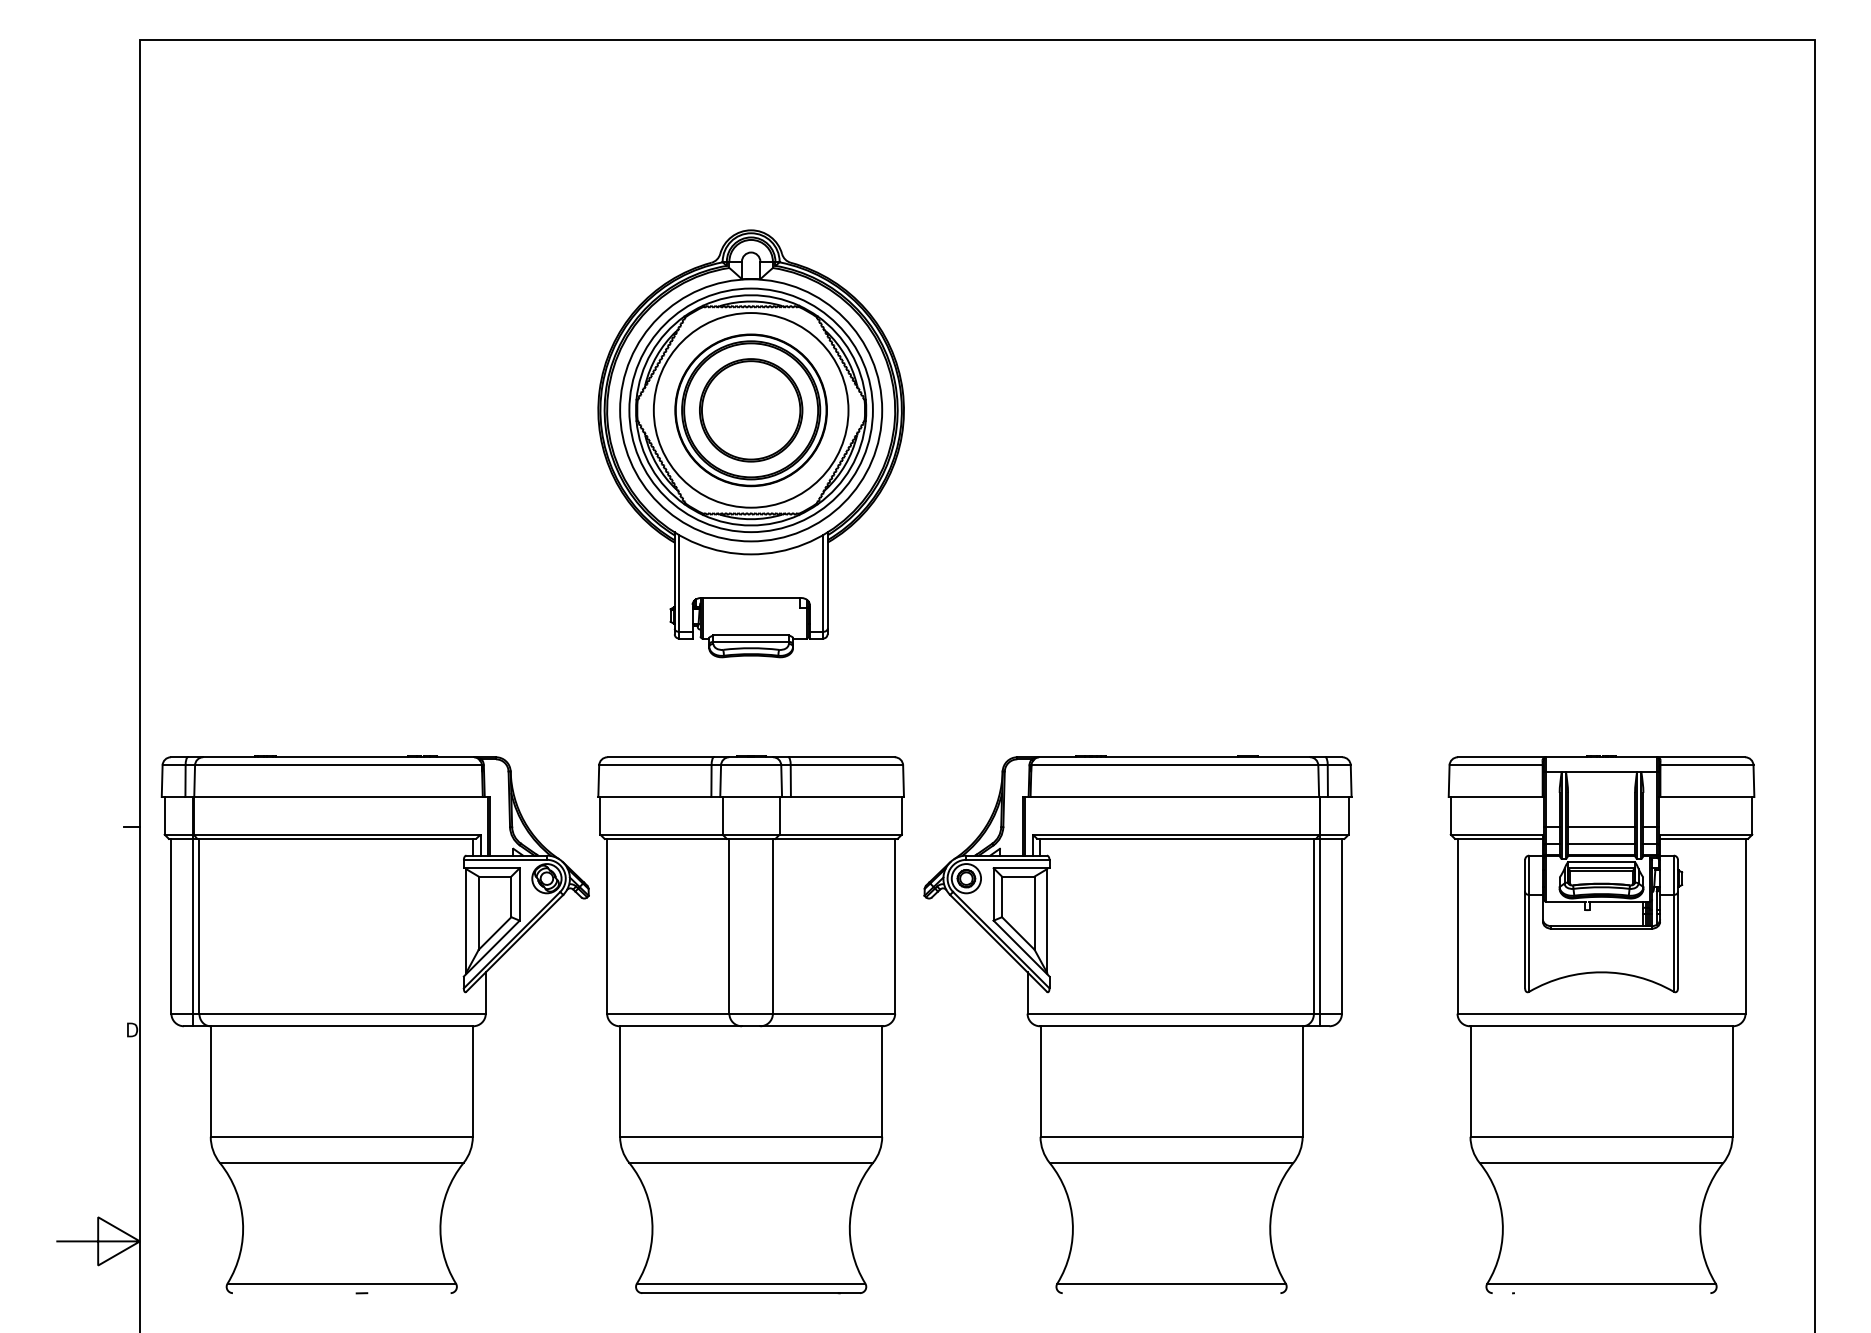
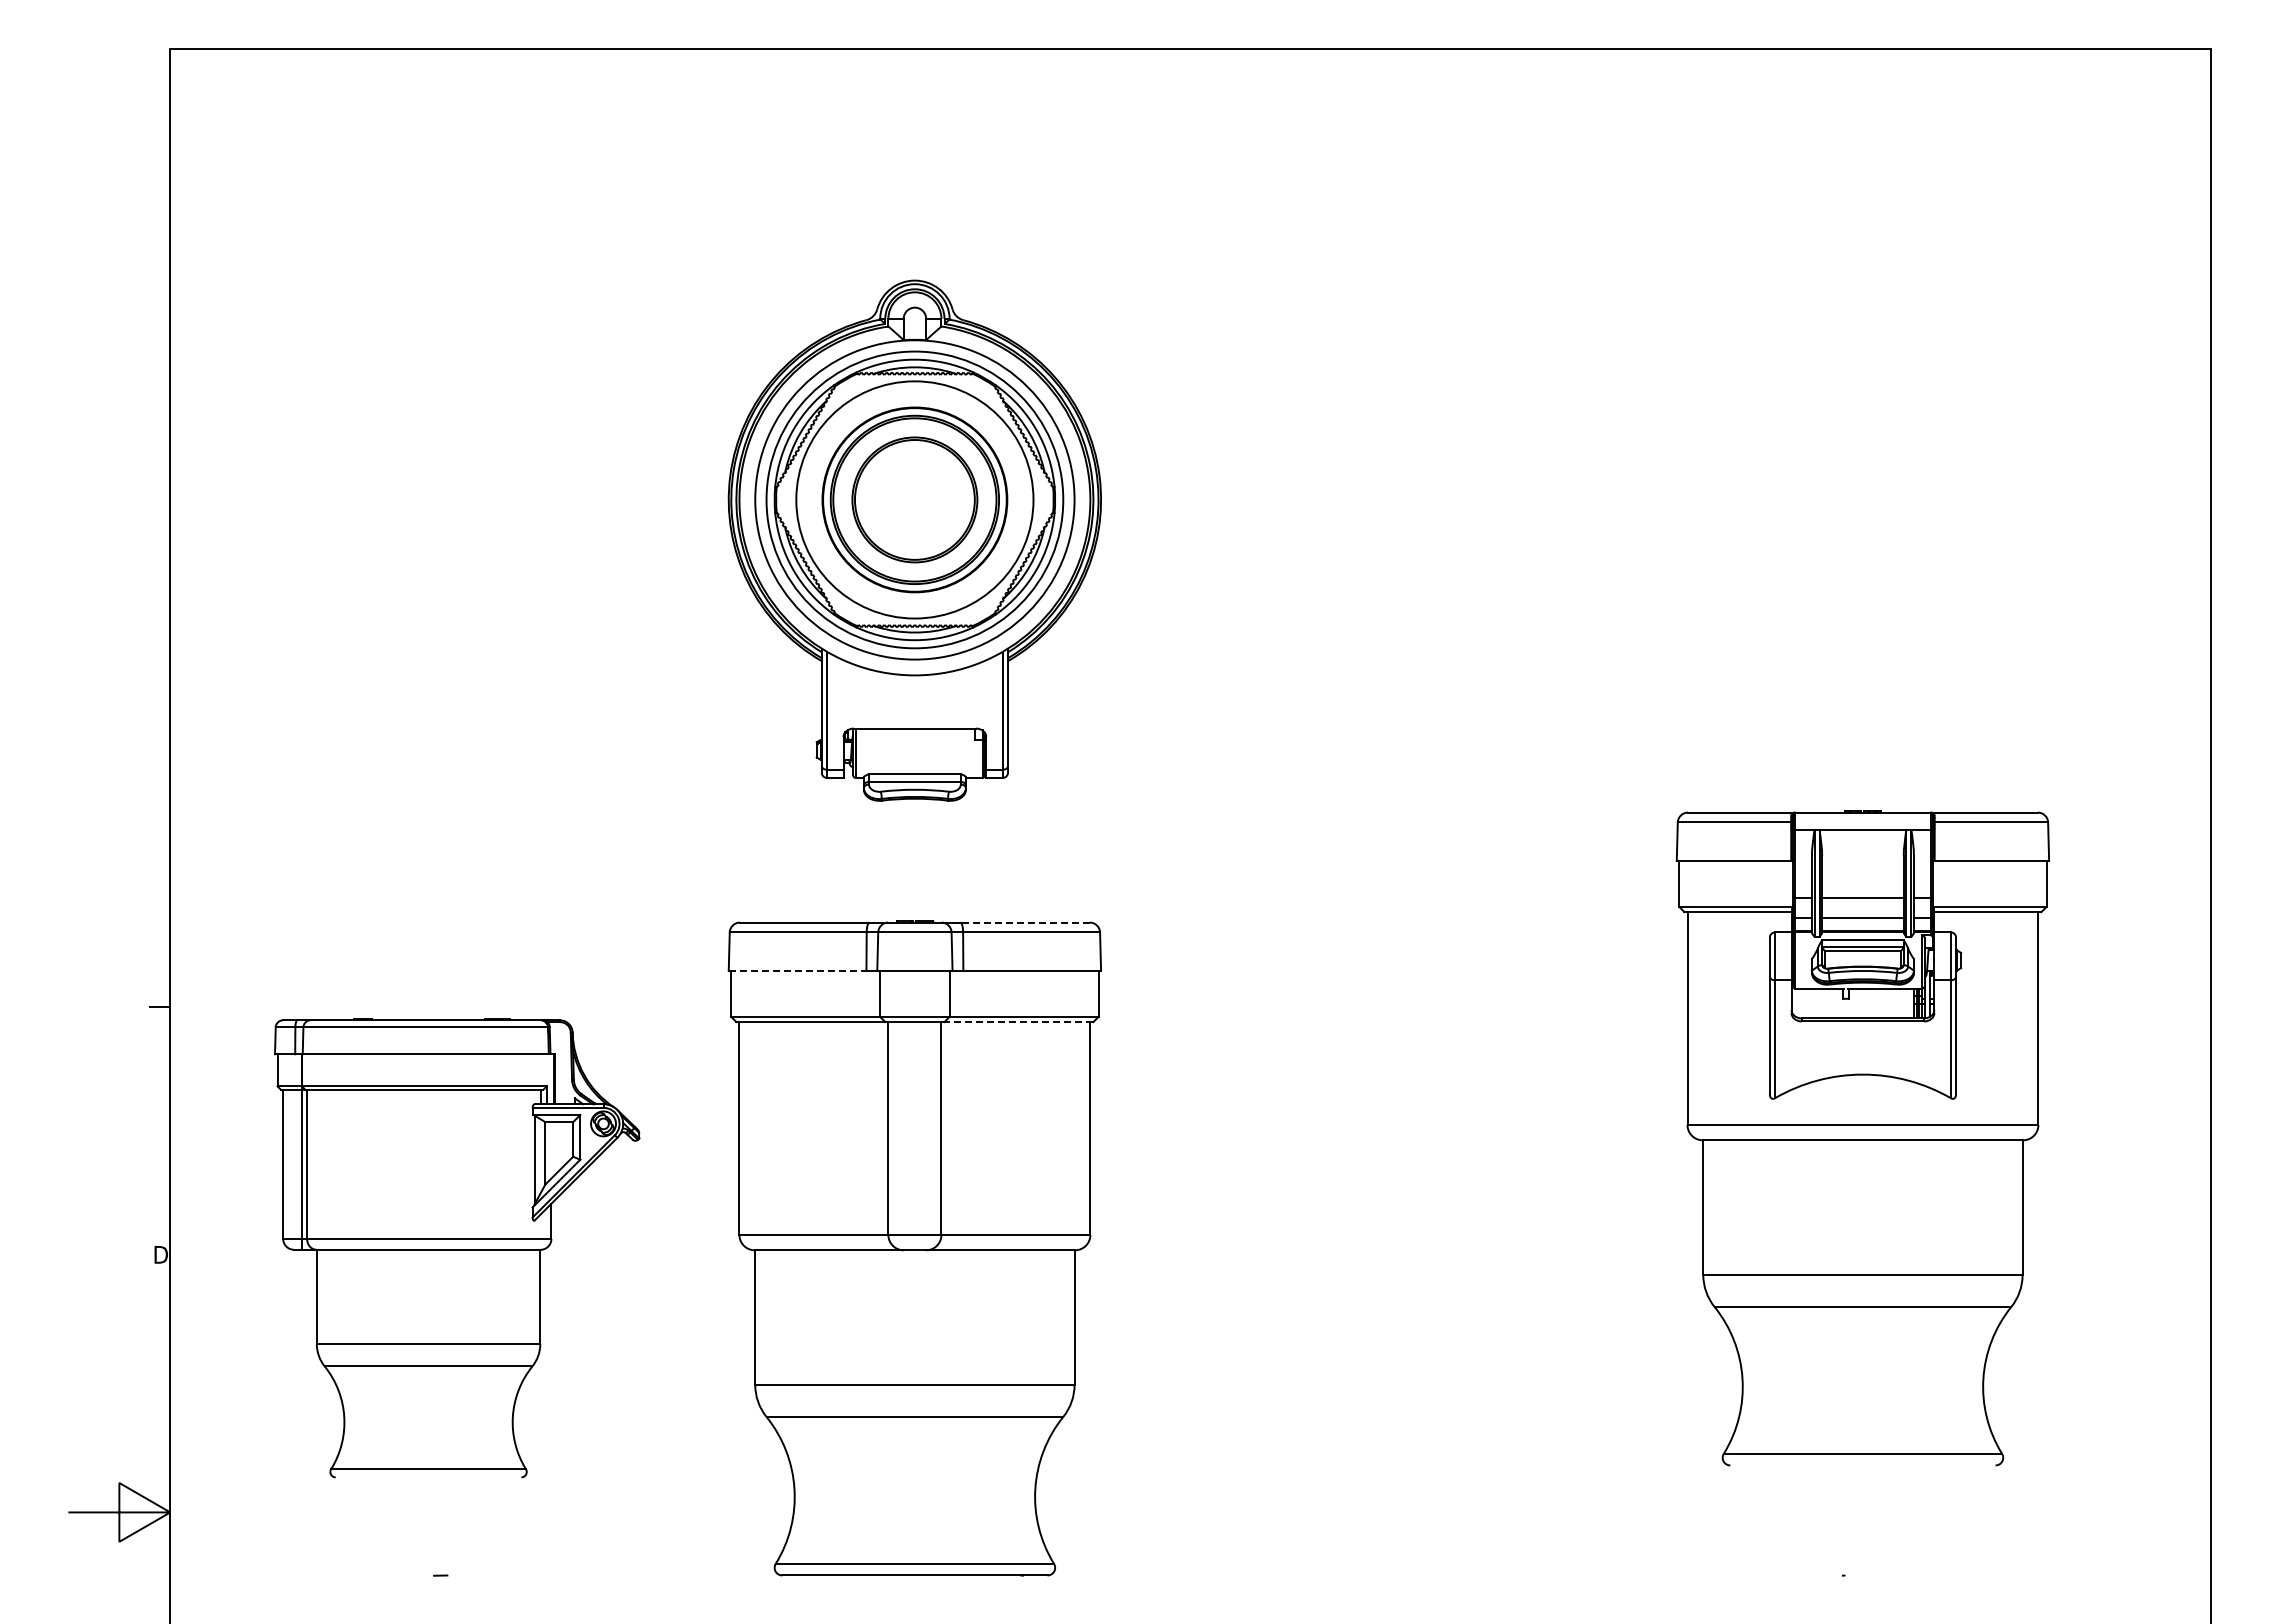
line: (841, 757) -> (1025, 922), solid -> dashed
line: (654, 797) -> (797, 971), solid -> dashed
line: (836, 839) -> (1018, 1022), solid -> dashed
part: (375, 1024) -> (457, 1248), size x0.7
part: (1138, 1024) -> (1386, 1248), removed
part: (1601, 1024) -> (1862, 1138), moved

